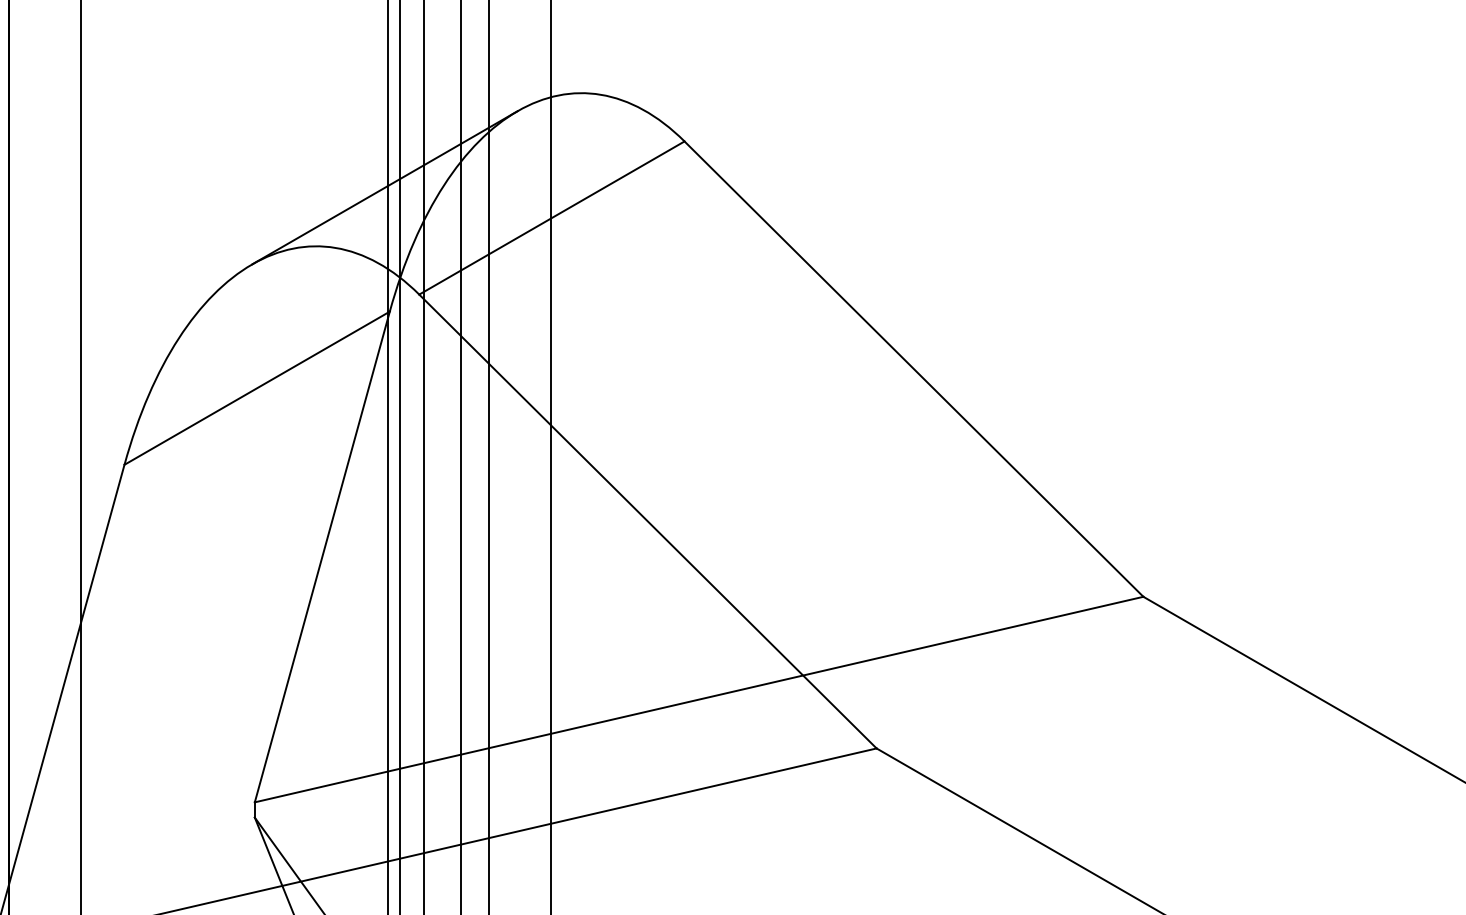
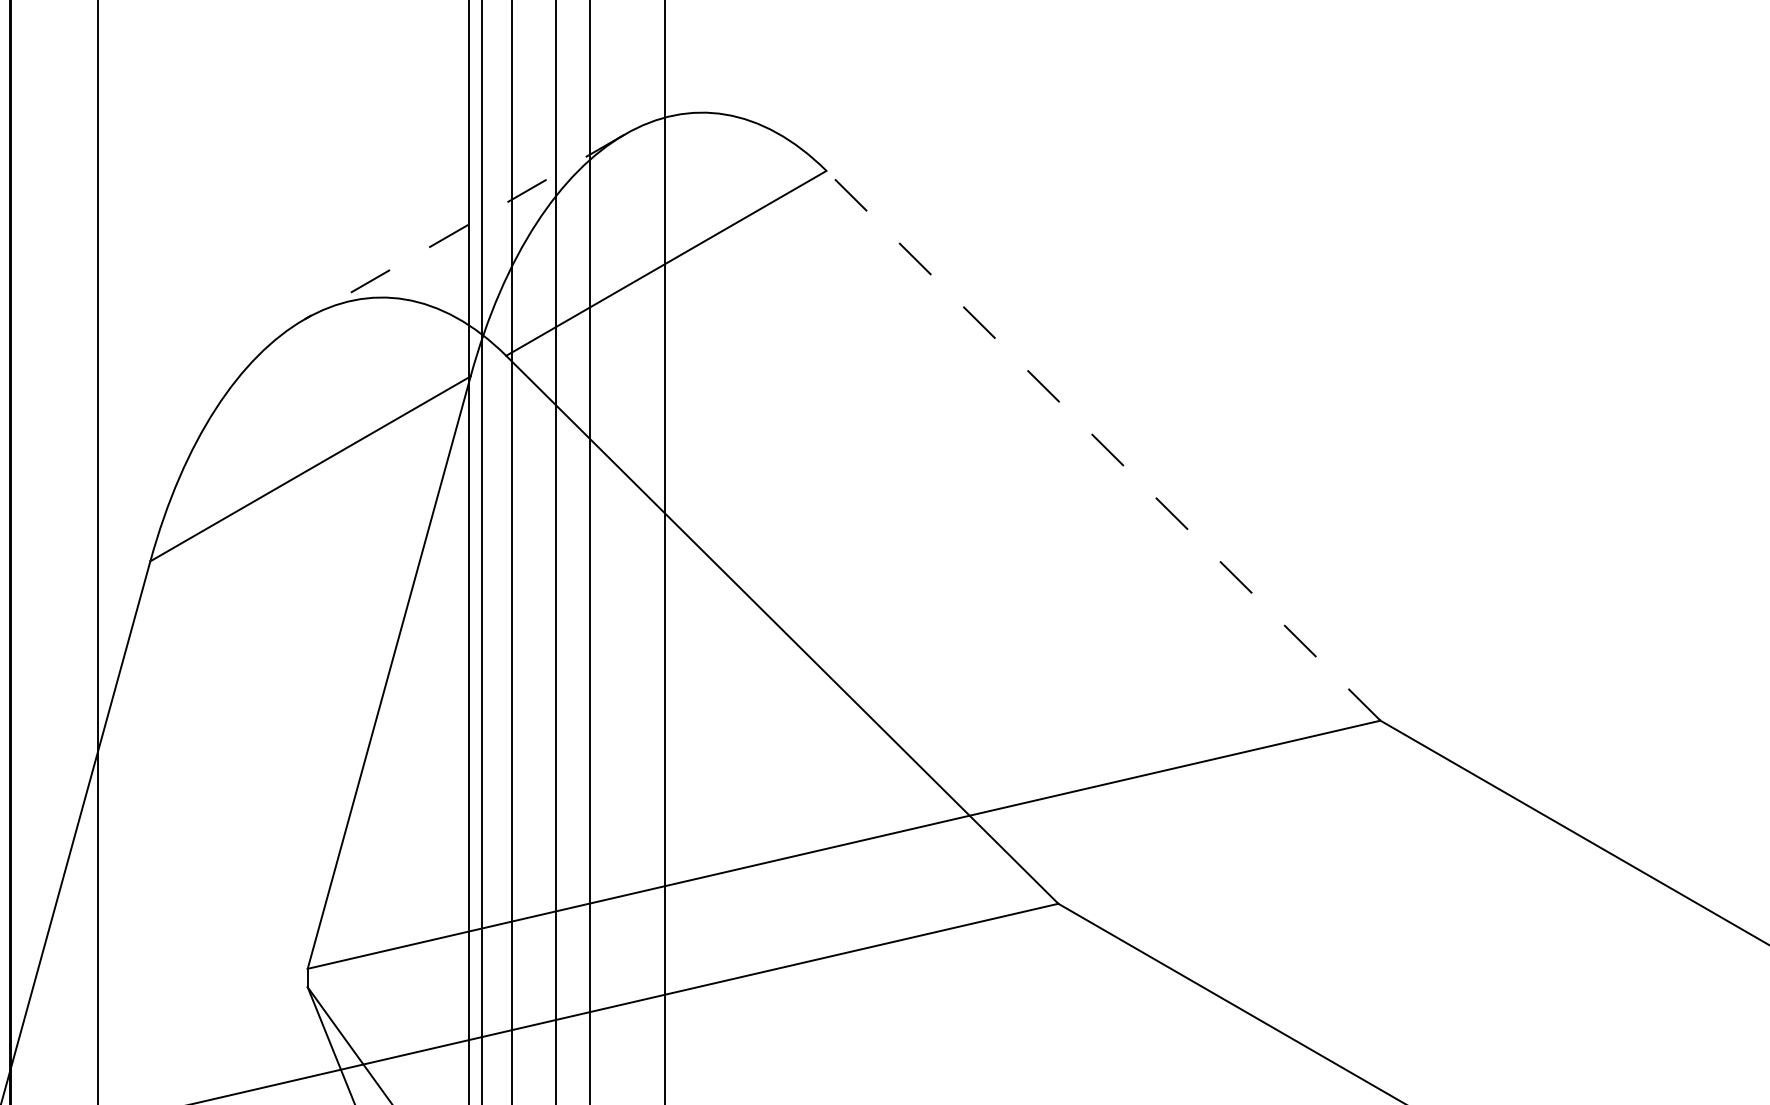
line: (384, 187) -> (464, 226), solid -> dashed
line: (913, 368) -> (1103, 445), solid -> dashed

